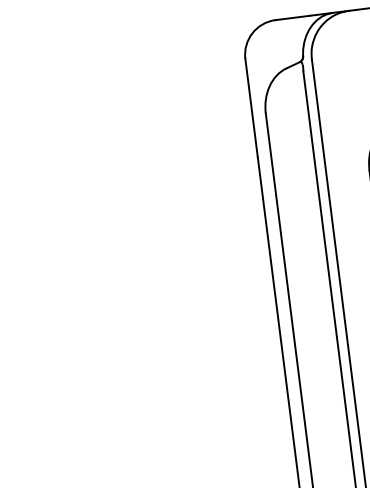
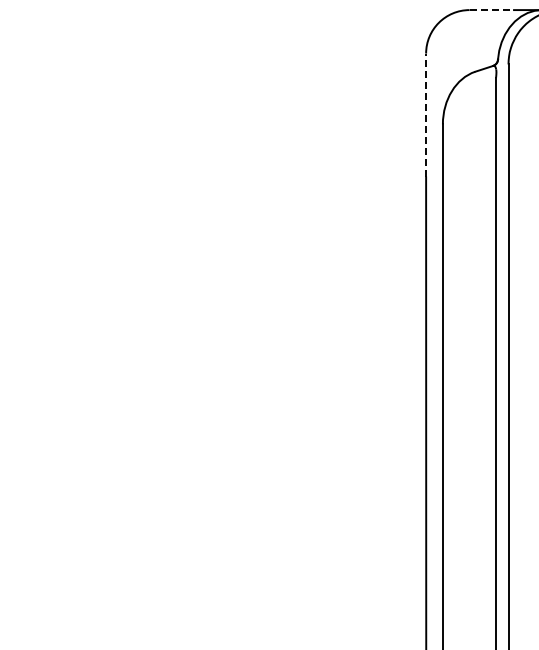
line: (292, 18) -> (491, 10), solid -> dashed
line: (251, 108) -> (426, 115), solid -> dashed

